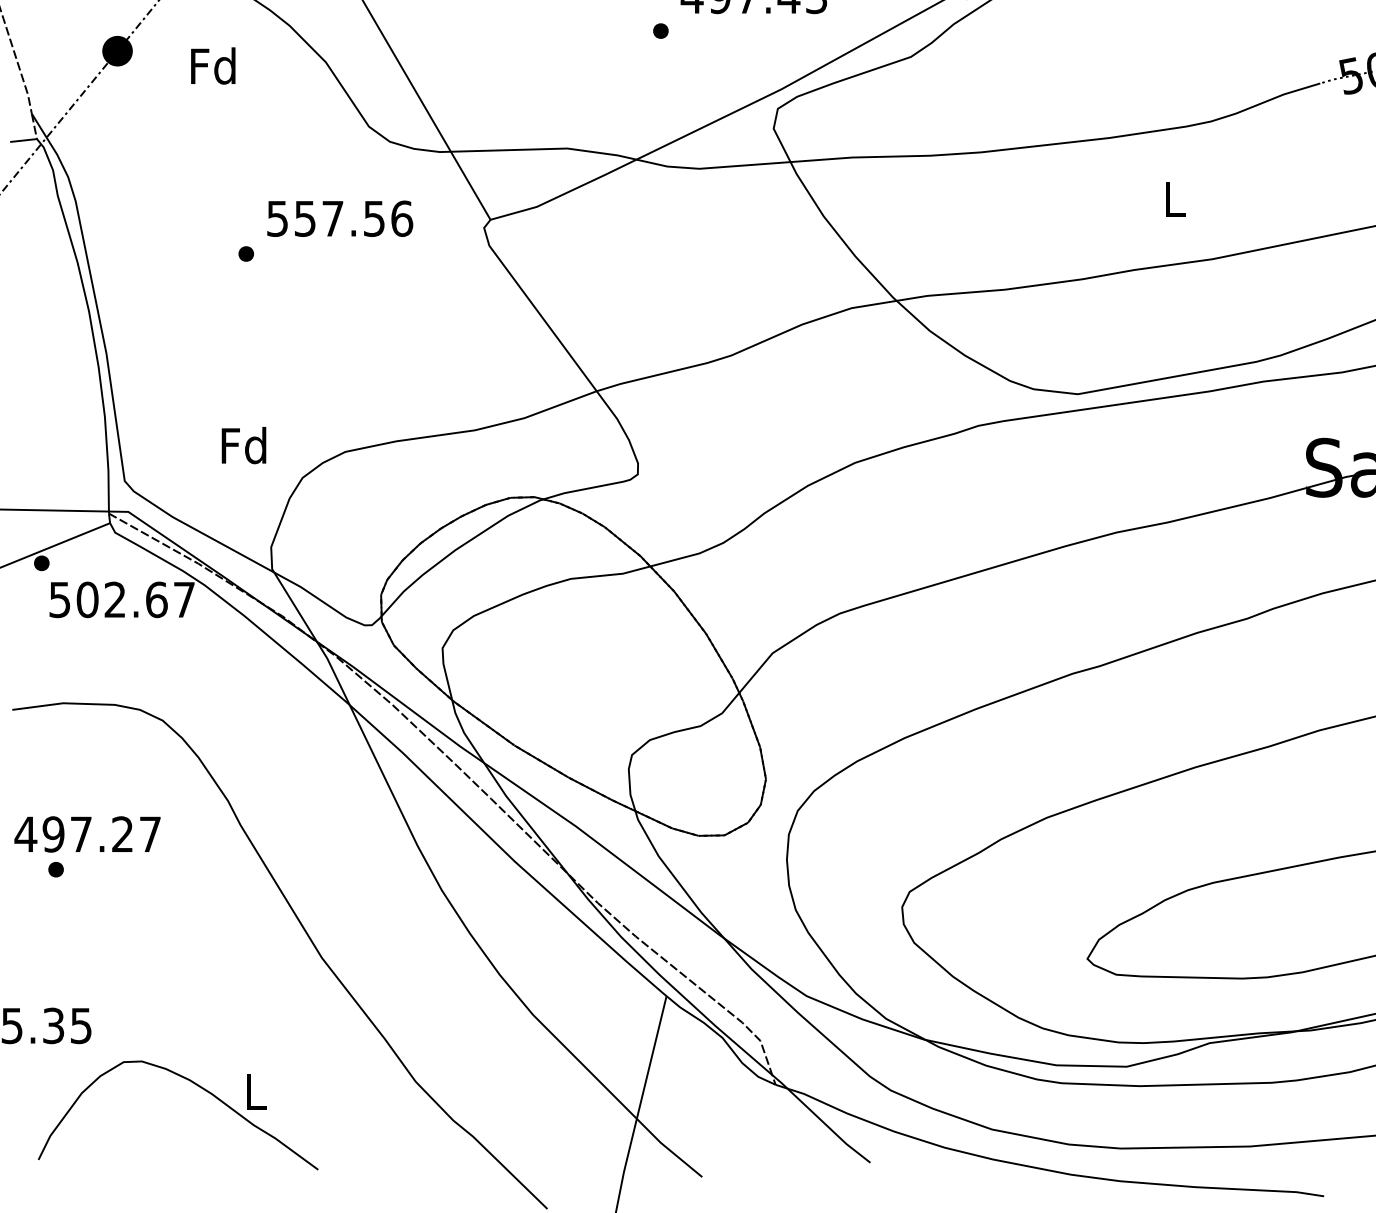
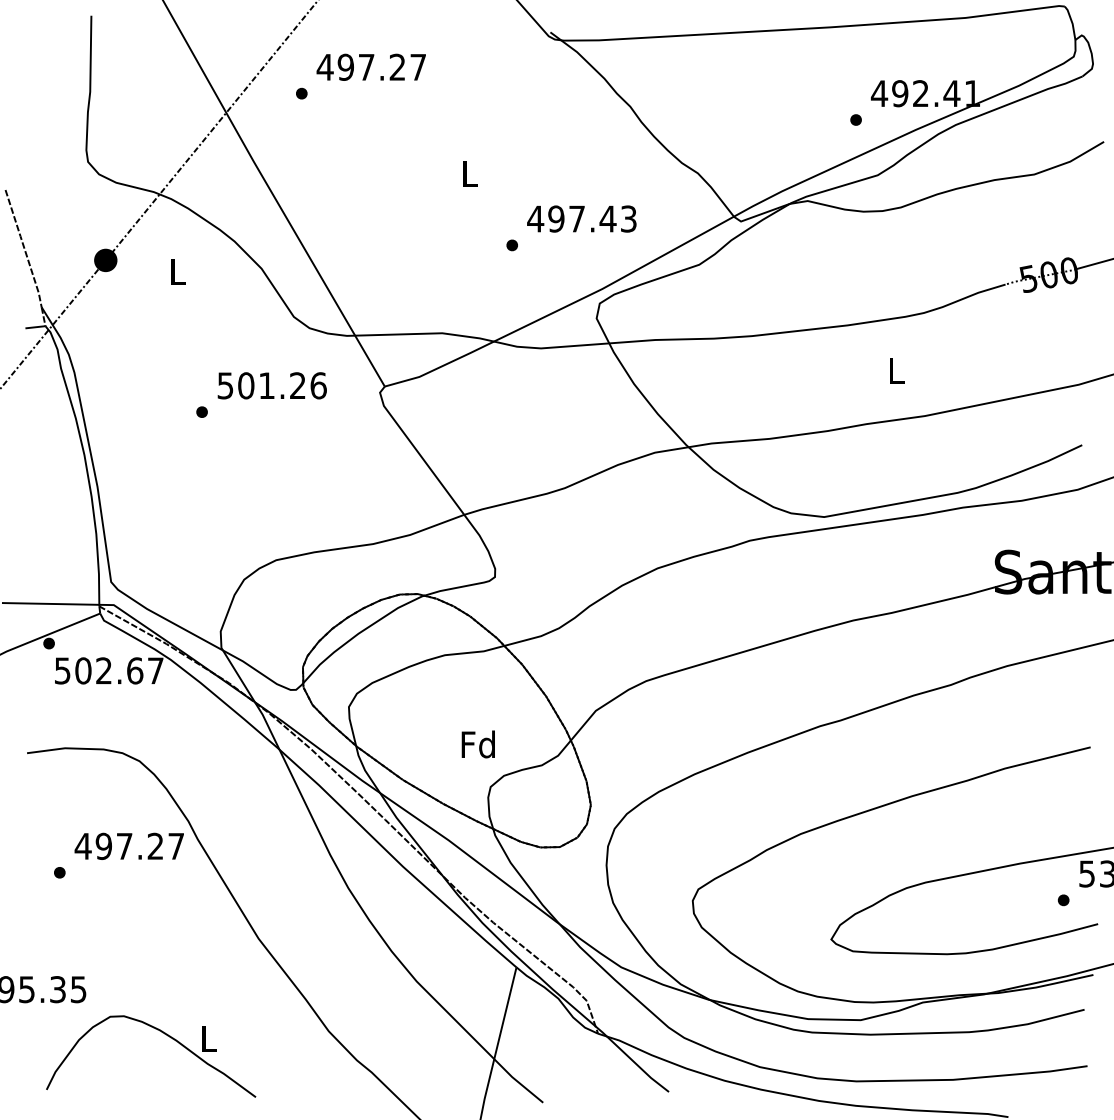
text: (212, 65) -> (176, 271), Fd -> L
text: (339, 218) -> (271, 385), 557.56 -> 501.26
text: (242, 445) -> (477, 744), moved
text: (86, 833) -> (128, 845), moved

